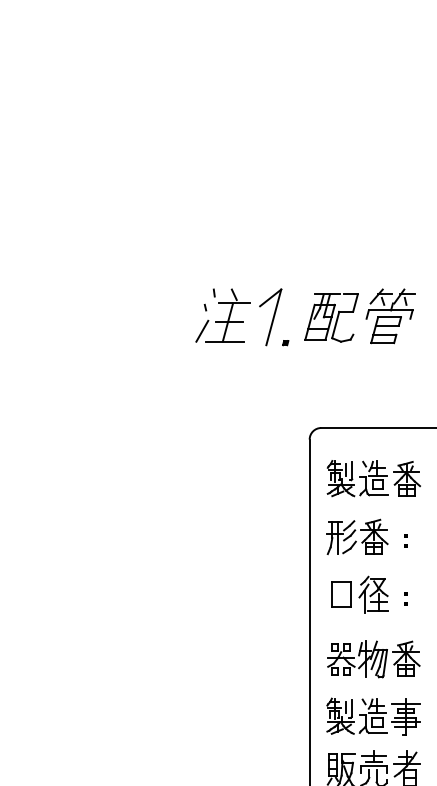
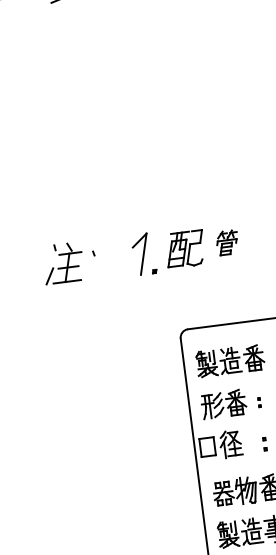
part: (222, 315) -> (62, 263), moved
part: (390, 316) -> (227, 242), size x0.6
part: (359, 594) -> (220, 445), moved
part: (405, 598) -> (264, 443), size x1.4

